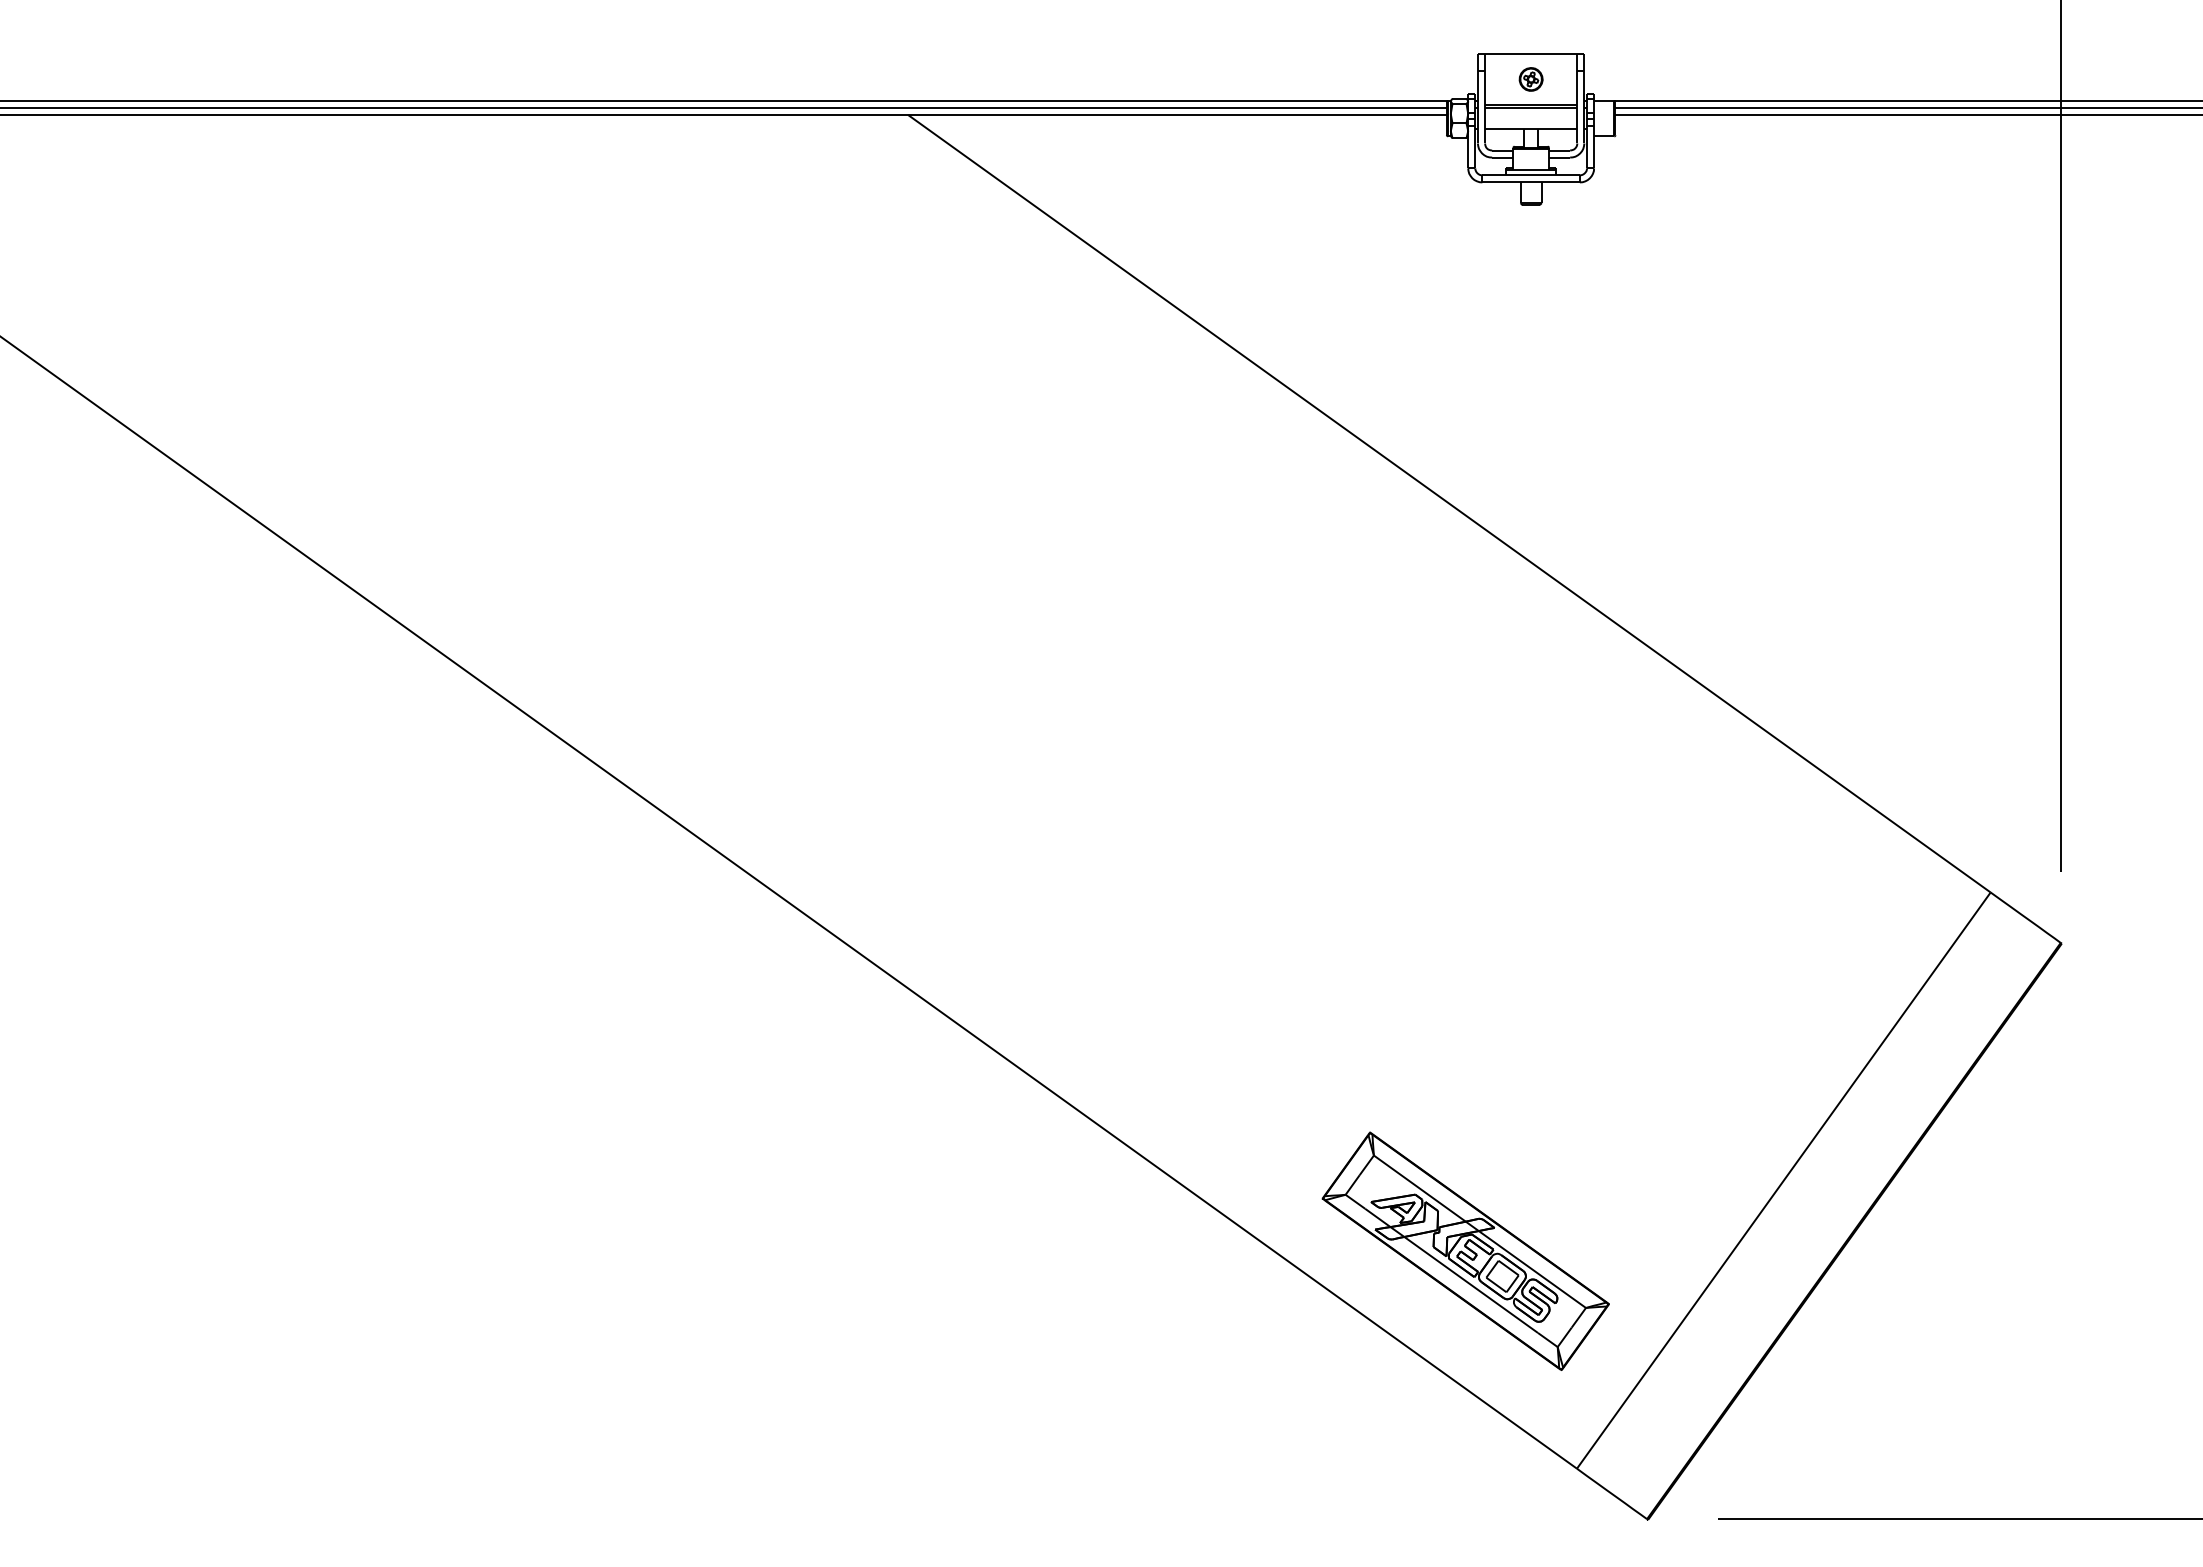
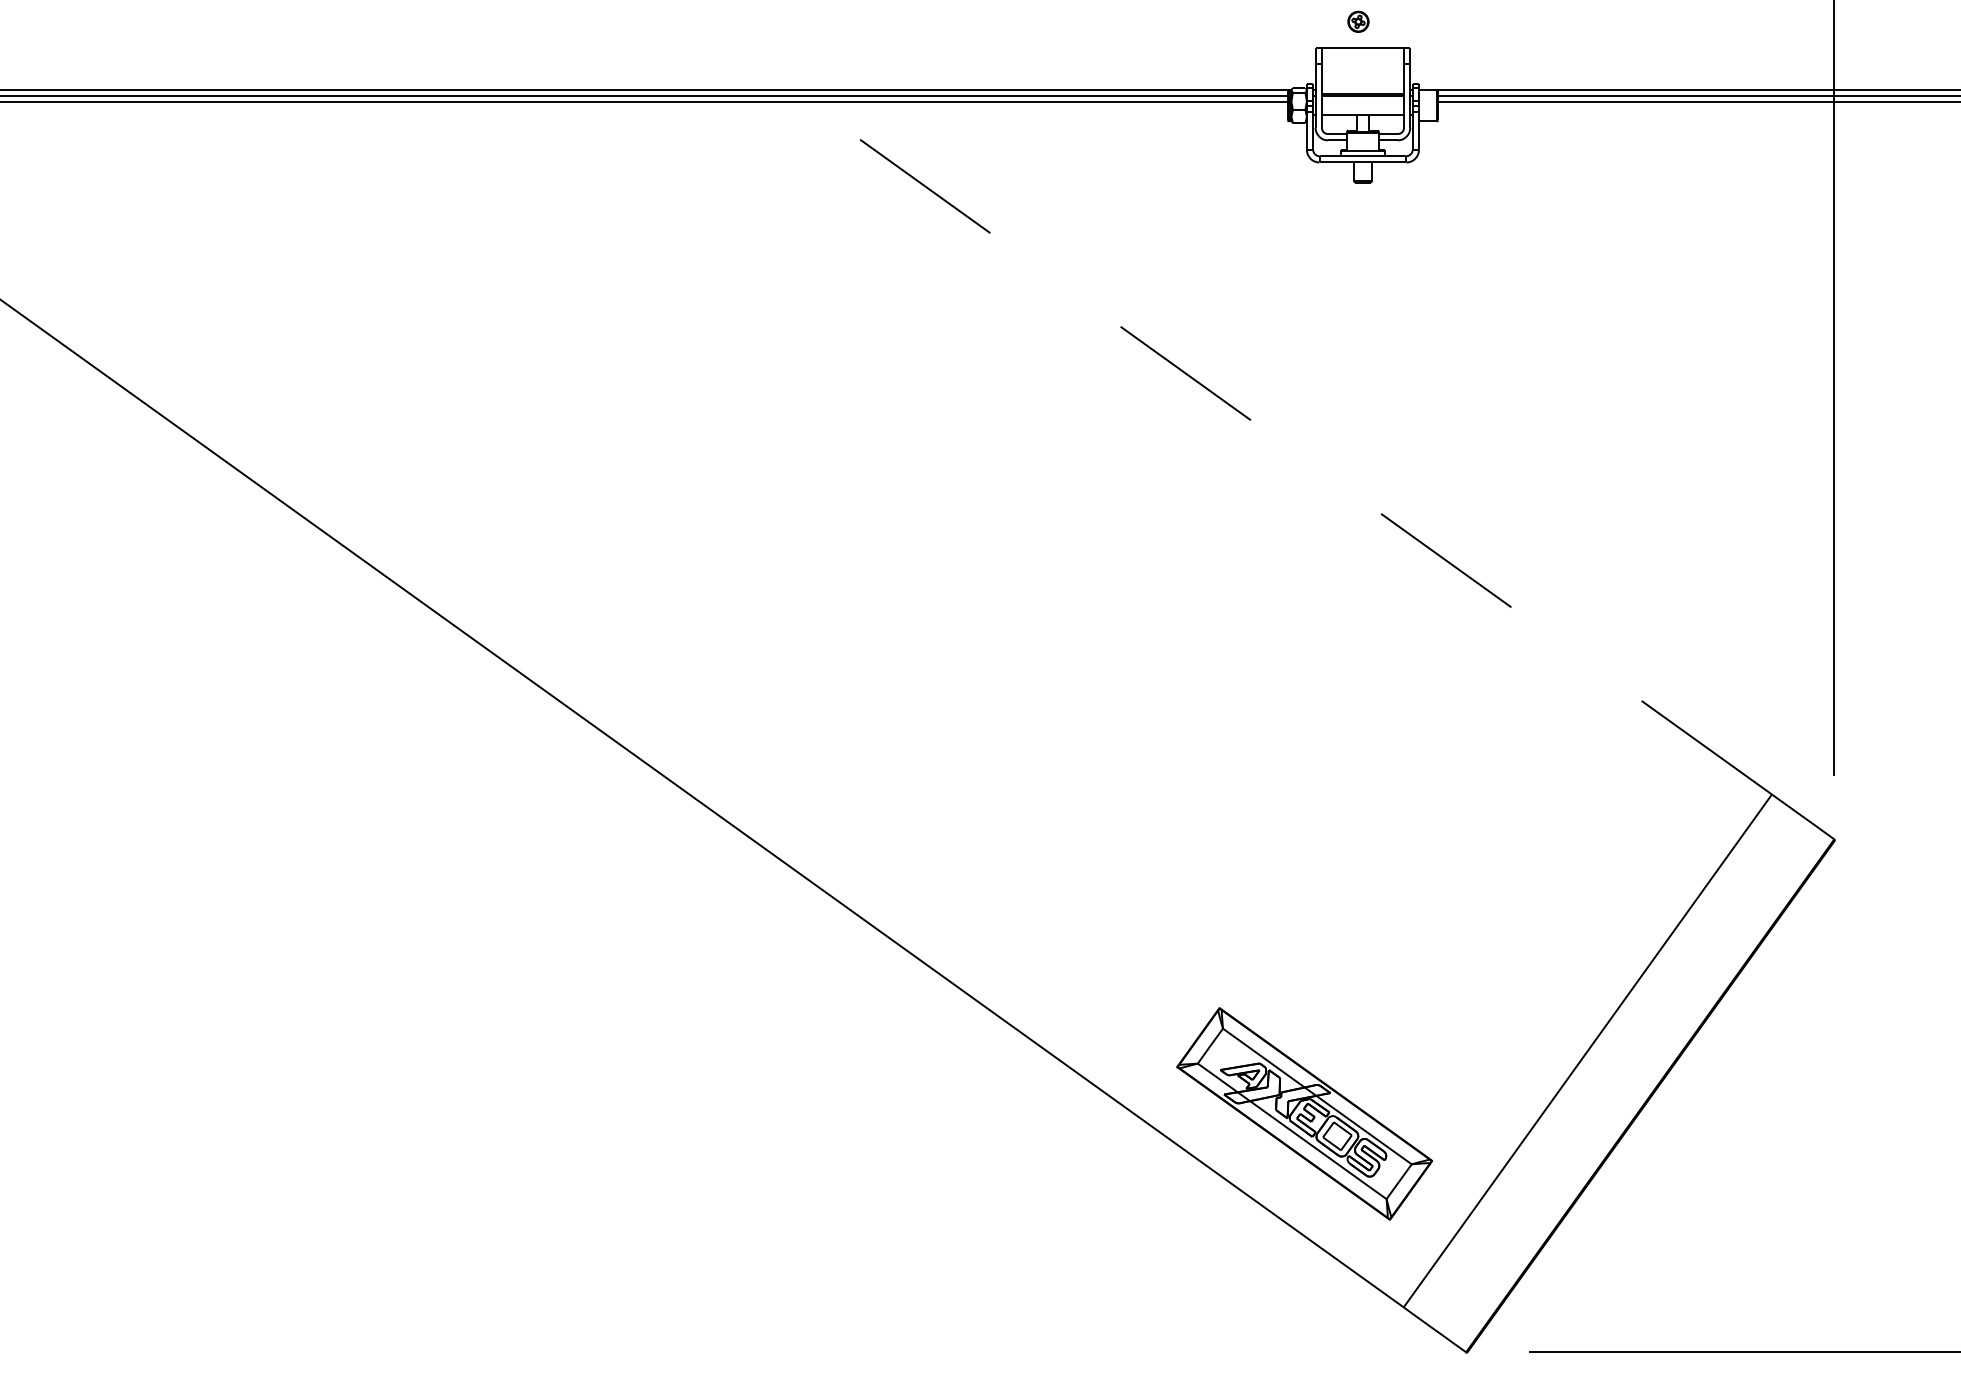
part: (1530, 79) -> (1357, 21), moved
line: (1449, 503) -> (1290, 448), solid -> dashed

